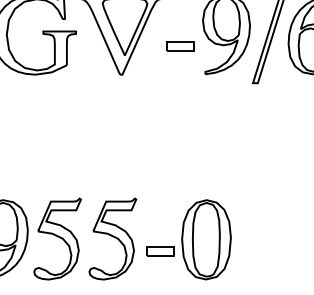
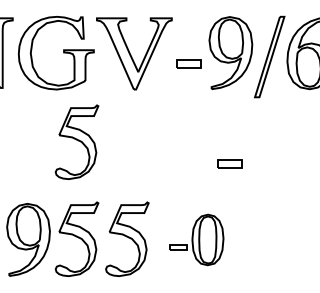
part: (57, 131) -> (76, 141), added
part: (225, 155) -> (229, 163), added
part: (188, 239) -> (196, 239), size x0.7

